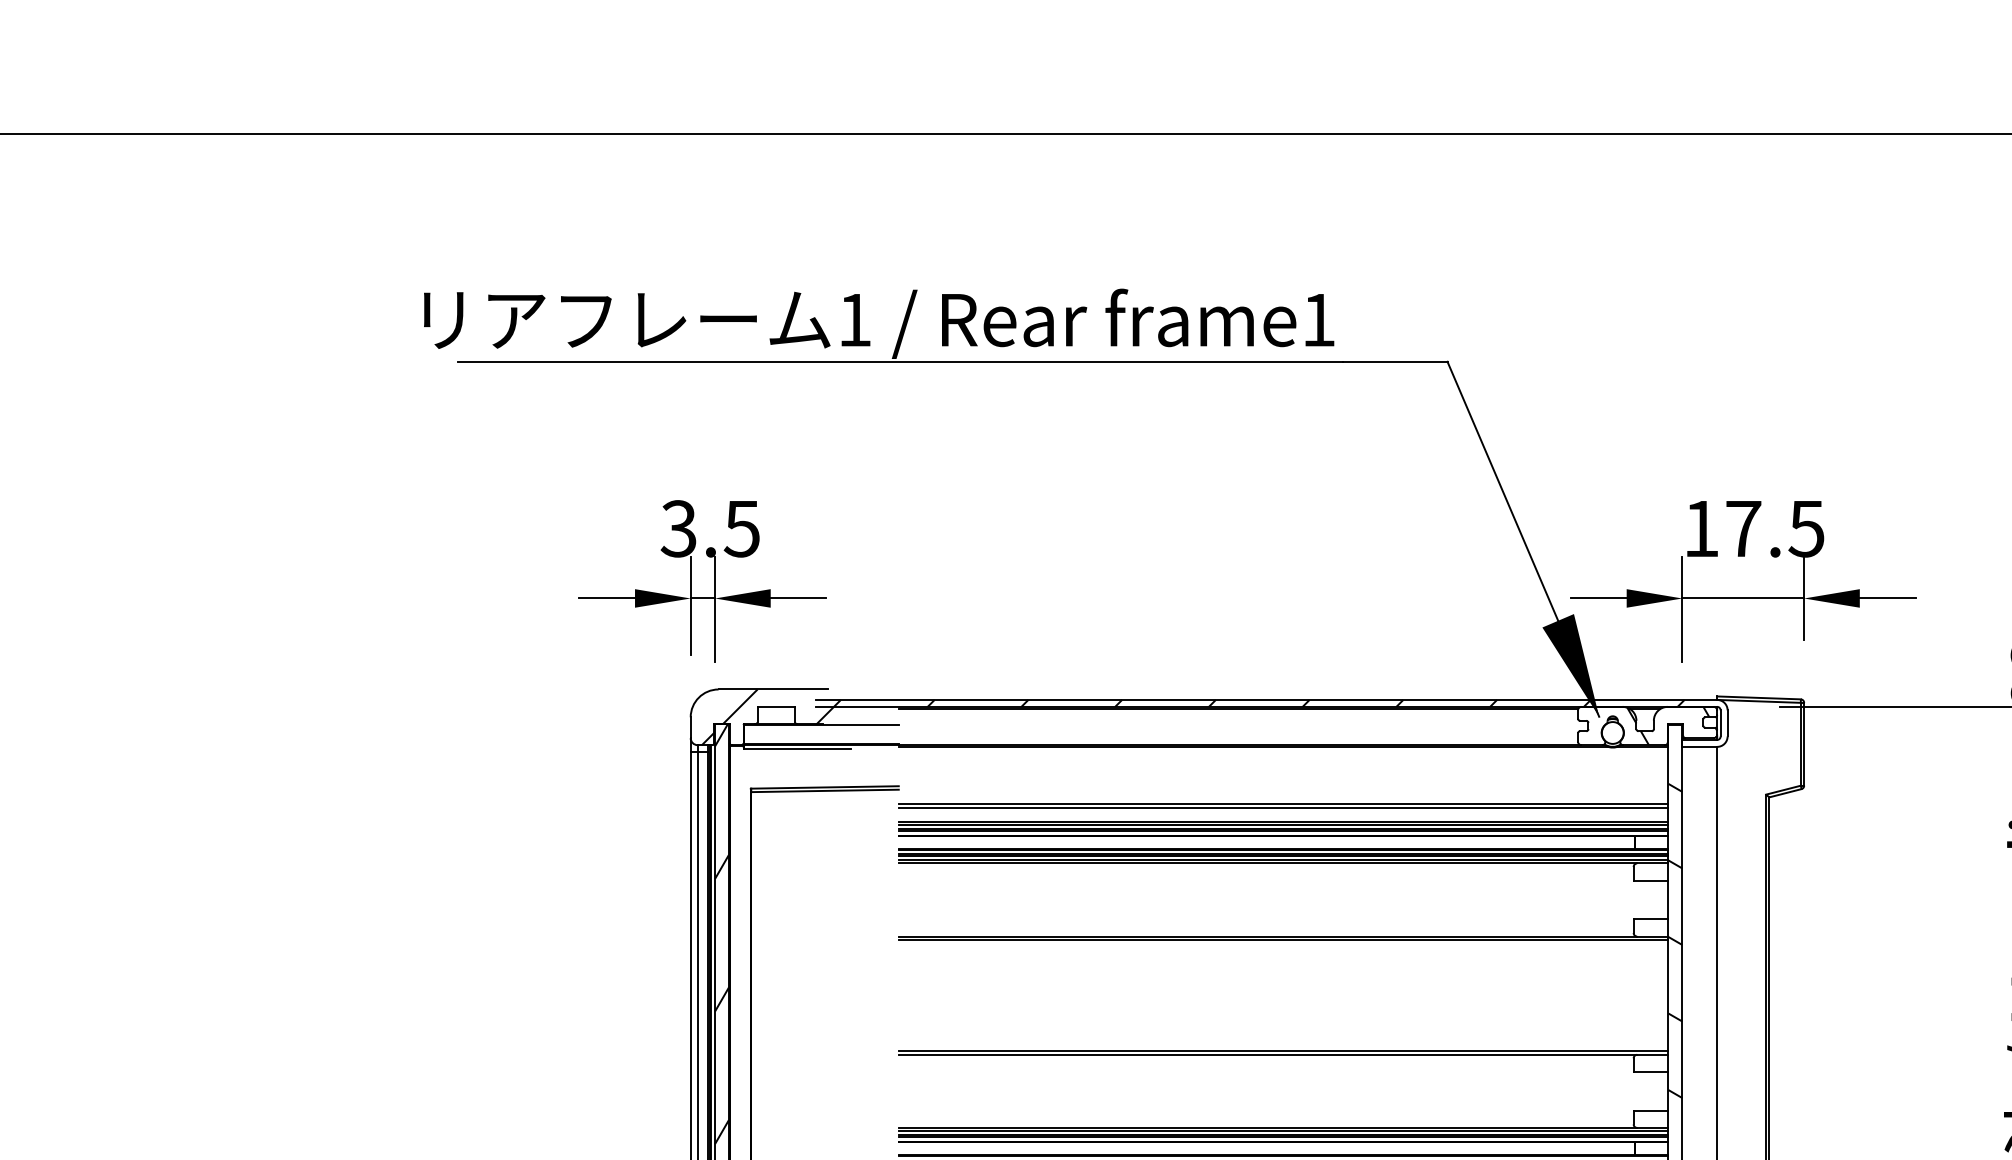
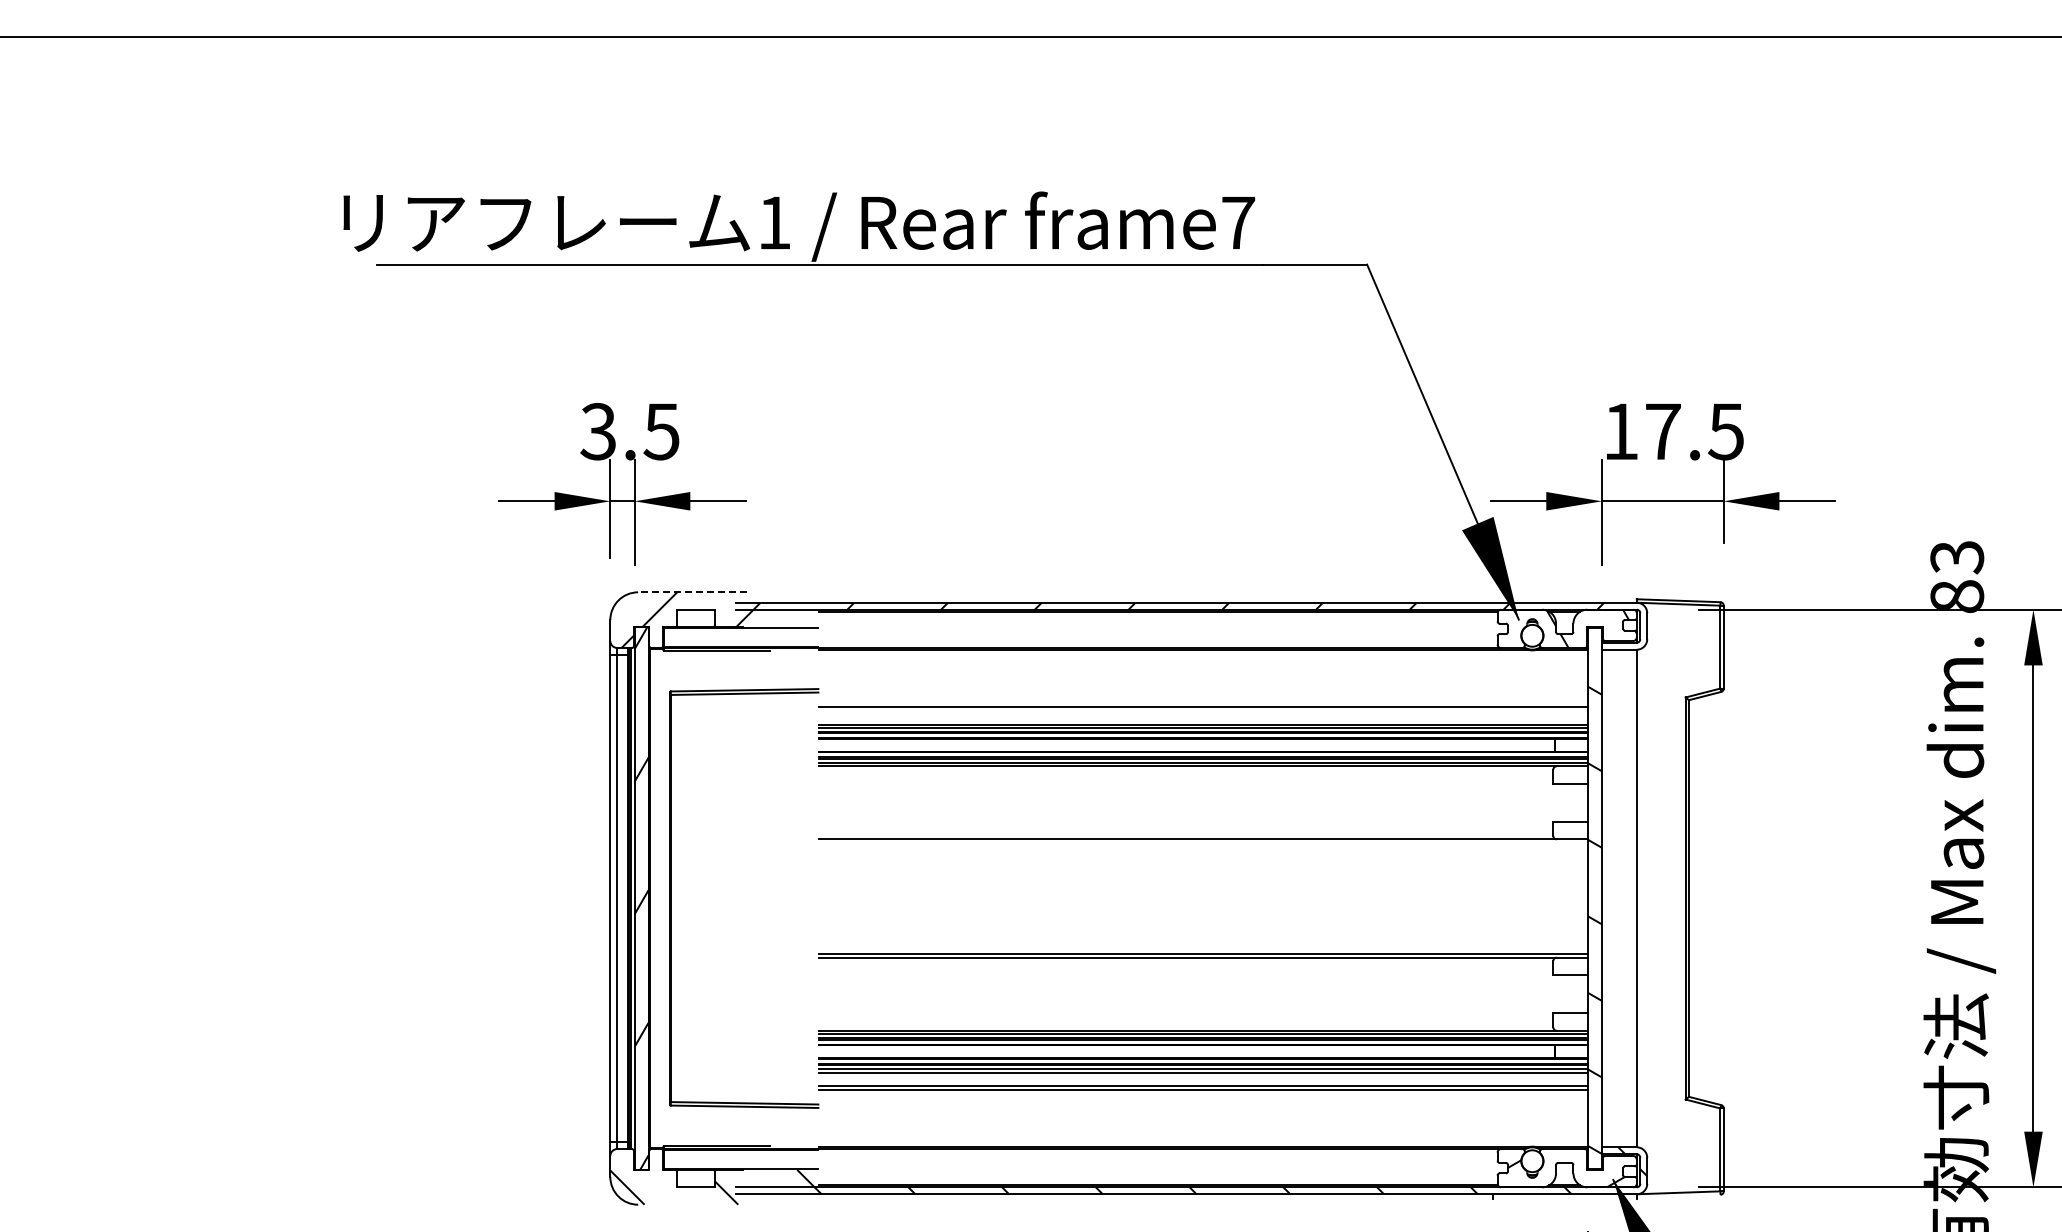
text: (1318, 319) -> (1238, 222), frame1 -> frame7
line: (772, 689) -> (692, 592), solid -> dashed
line: (1283, 807) -> (1203, 710), removed
line: (1283, 939) -> (1203, 842), removed

